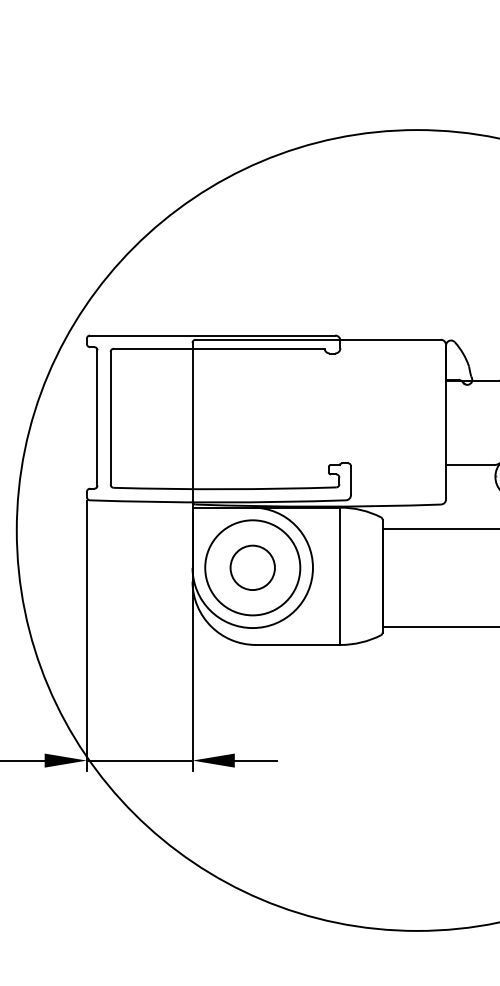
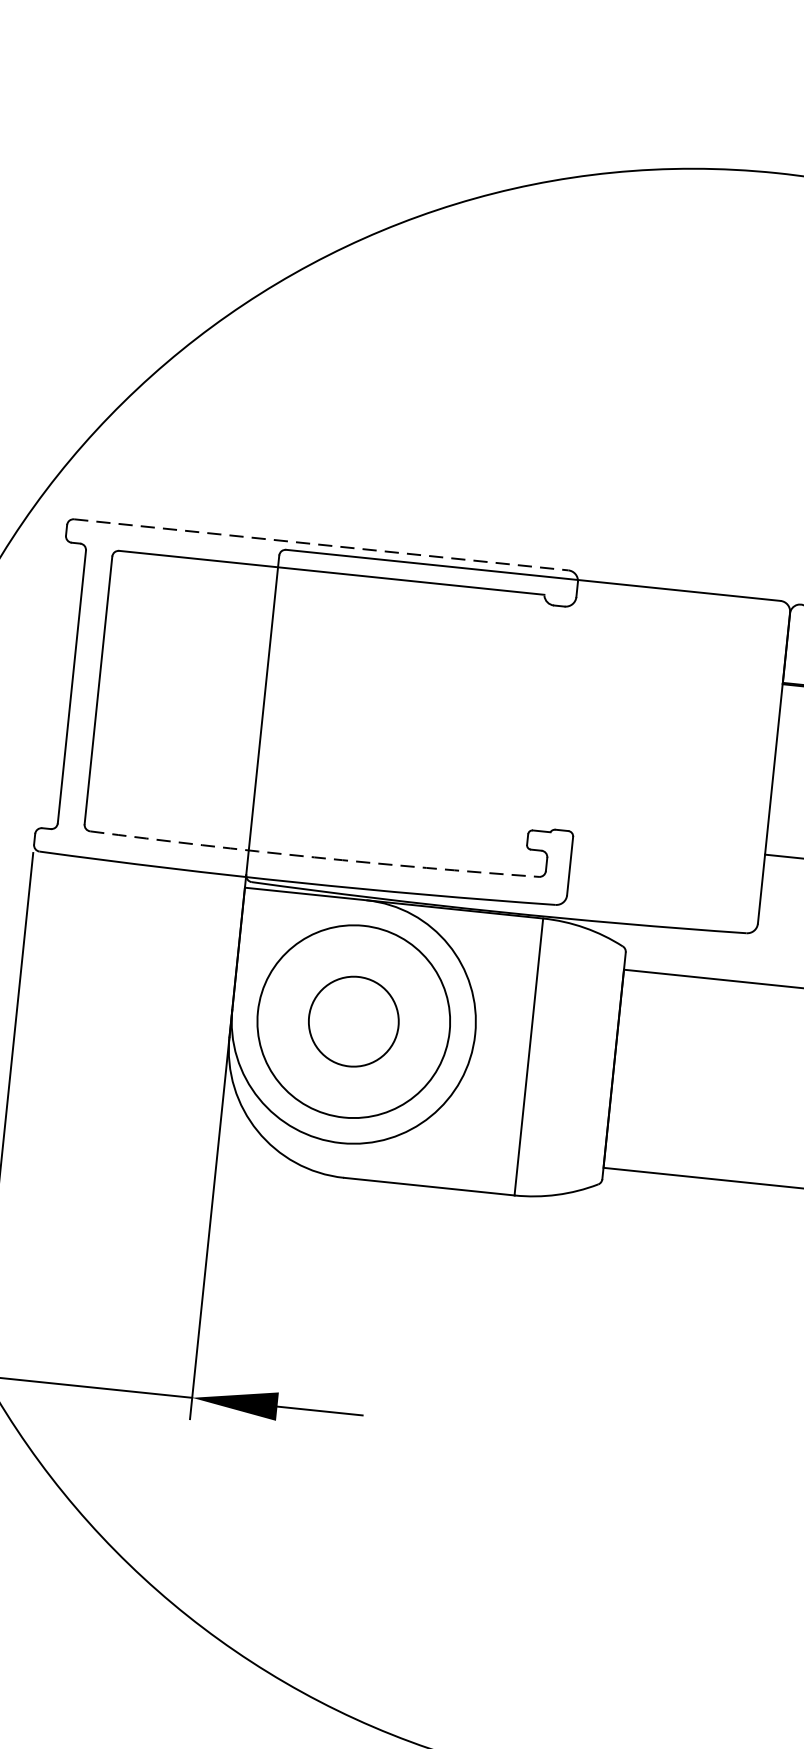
line: (212, 335) -> (321, 544), solid -> dashed
arc: (225, 489) -> (315, 857), solid -> dashed

